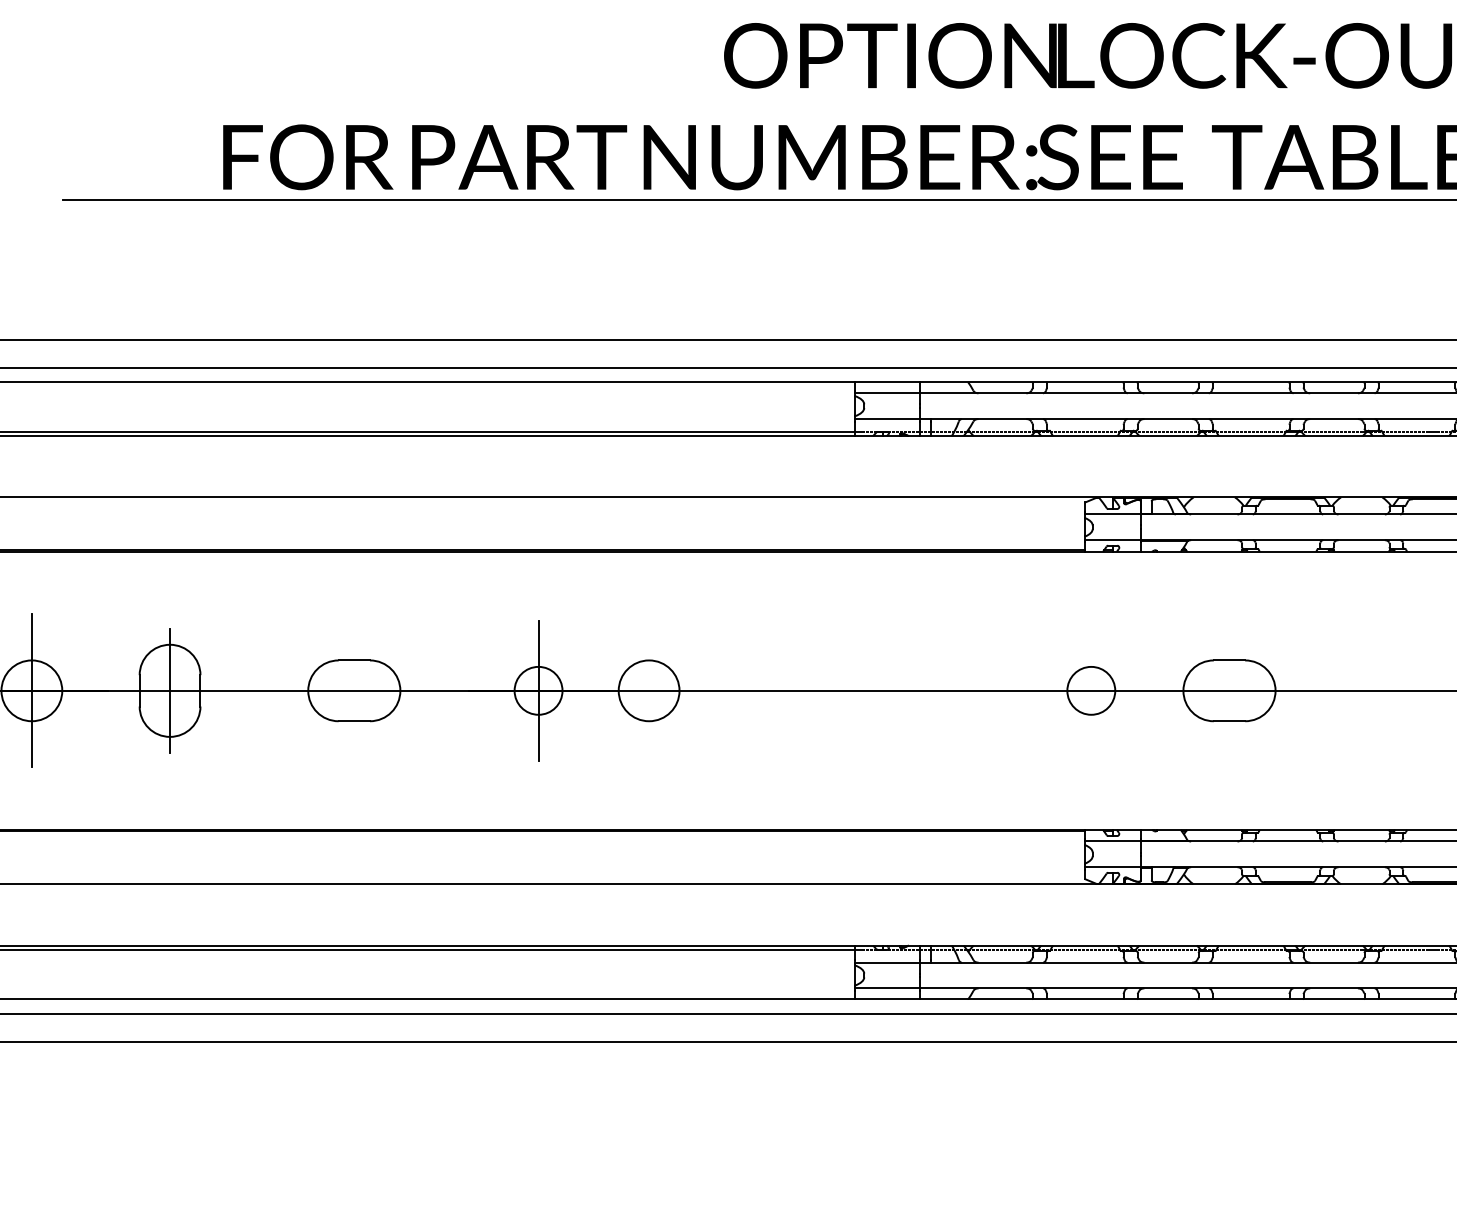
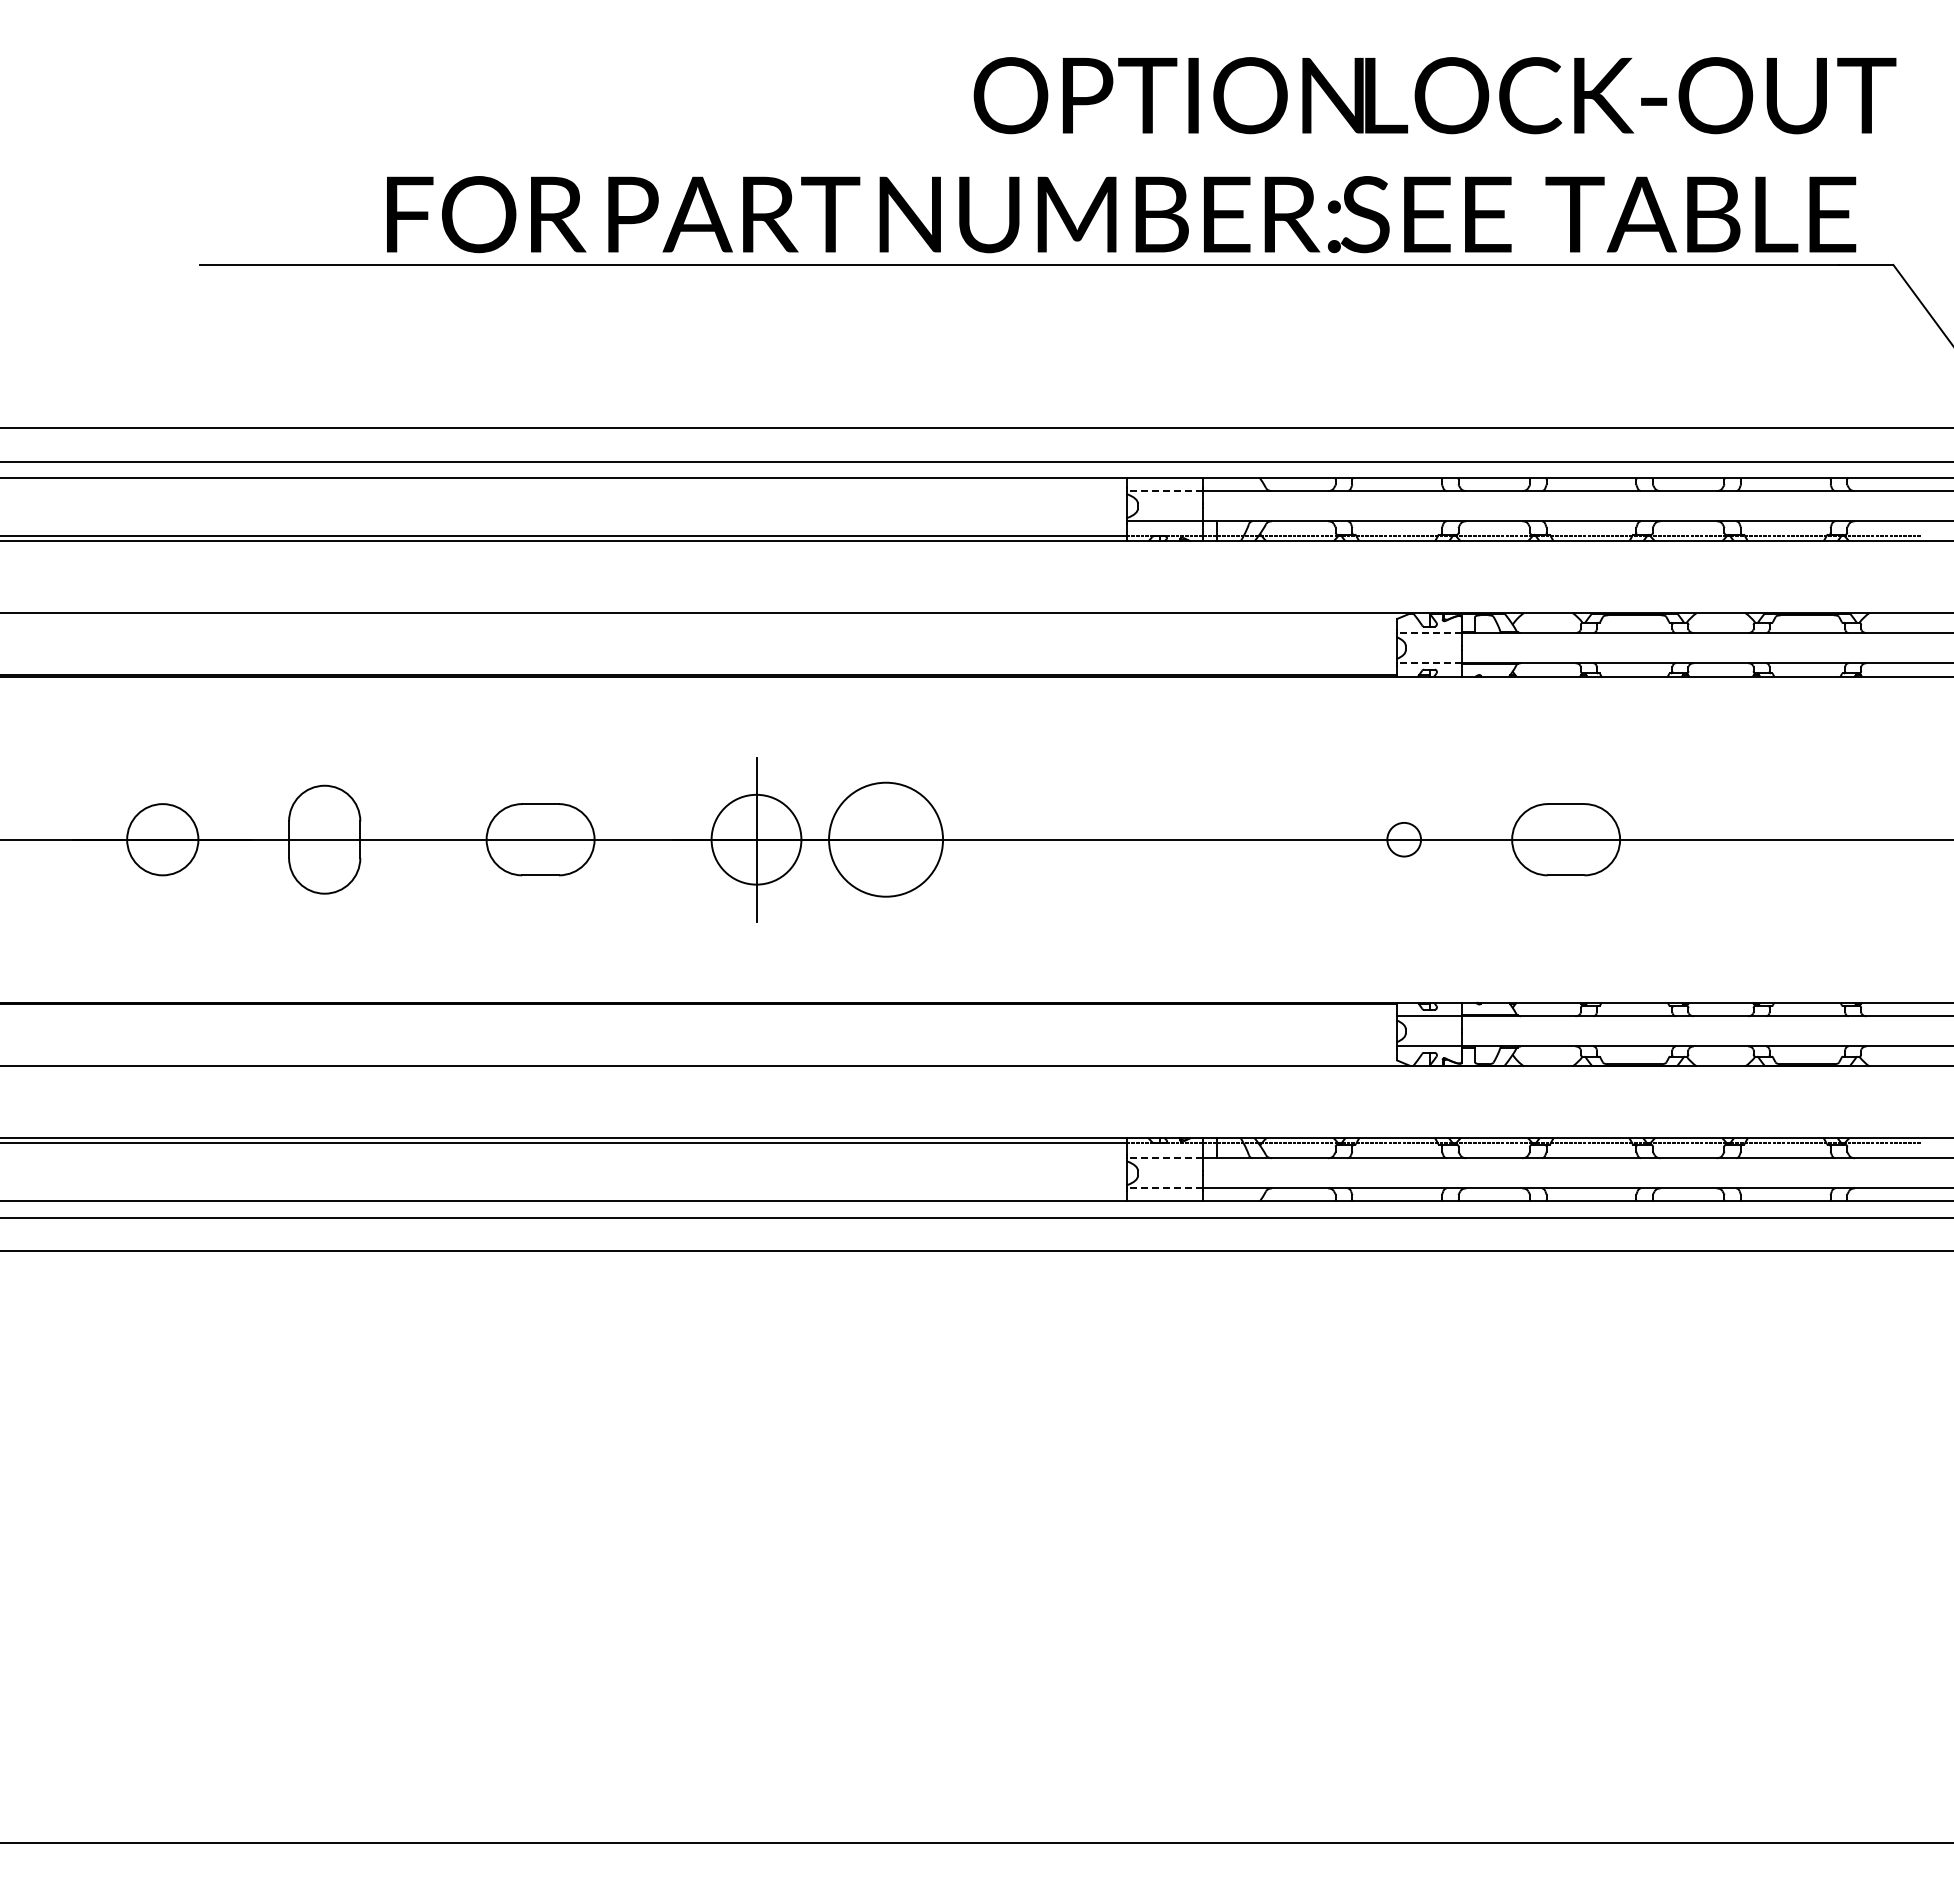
line: (887, 393) -> (1165, 491), solid -> dashed
line: (1112, 514) -> (1429, 633), solid -> dashed
line: (1112, 540) -> (1429, 663), solid -> dashed
line: (31, 690) -> (162, 839), removed
line: (169, 690) -> (324, 839), removed
circle: (538, 690) -> (756, 839), size x1.6
circle: (648, 690) -> (885, 839), size x1.6
circle: (1091, 690) -> (1404, 839), size x0.6
line: (887, 962) -> (1165, 1158), solid -> dashed
line: (887, 988) -> (1165, 1188), solid -> dashed

